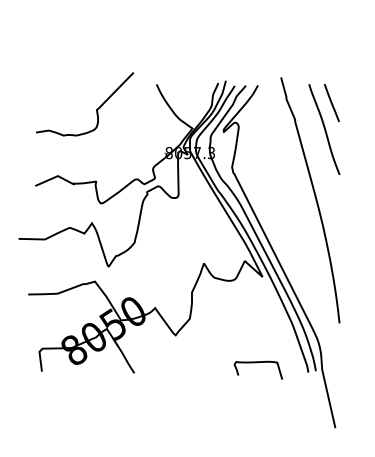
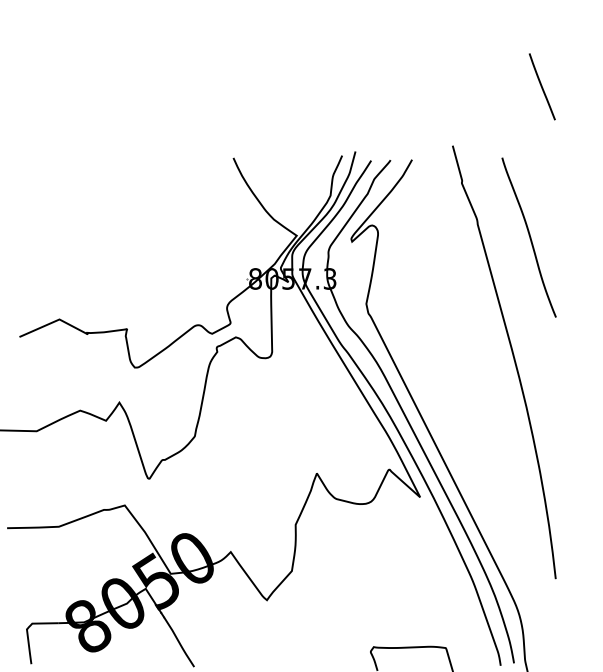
line: (331, 103) -> (541, 87), moved
curve: (96, 109) -> (127, 202), removed

